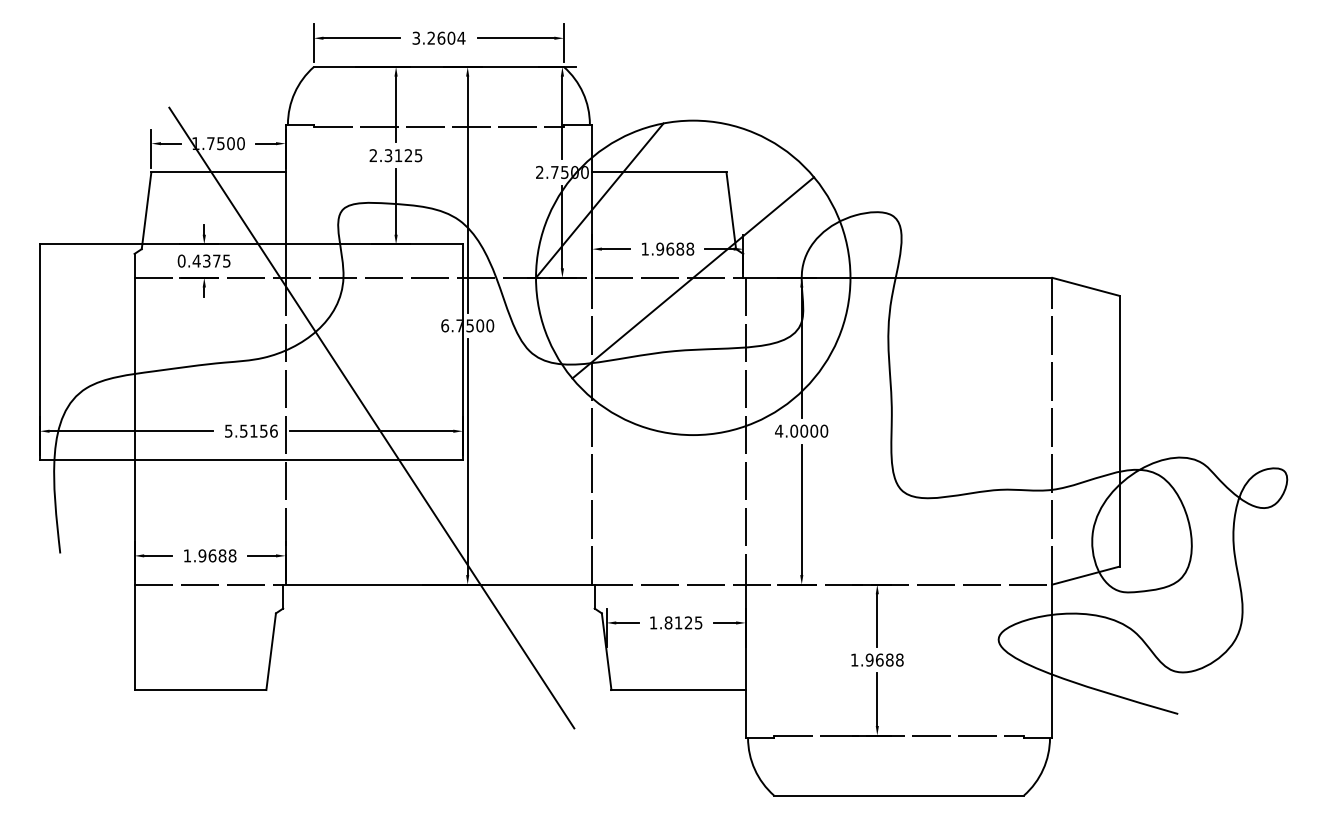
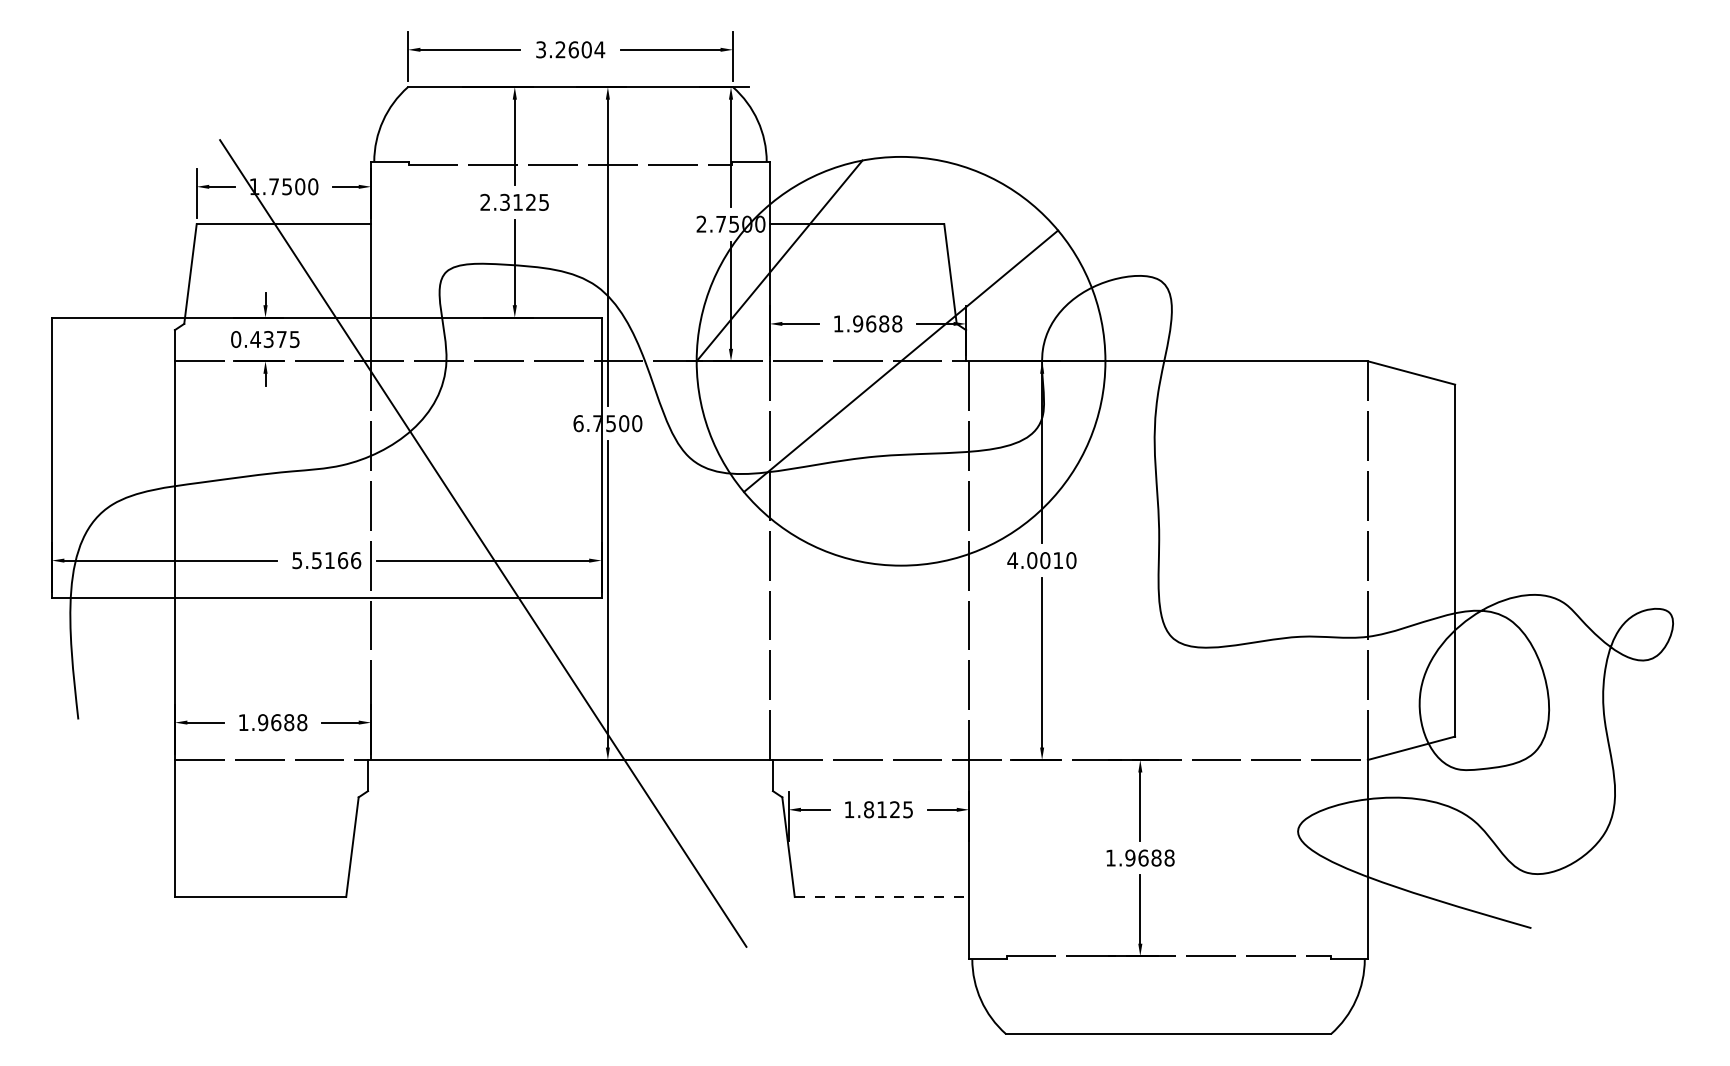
text: (263, 430) -> (342, 559), 5.5156 -> 5.5166
text: (814, 430) -> (1058, 559), 4.0000 -> 4.0010
line: (679, 690) -> (883, 897), solid -> dashed

